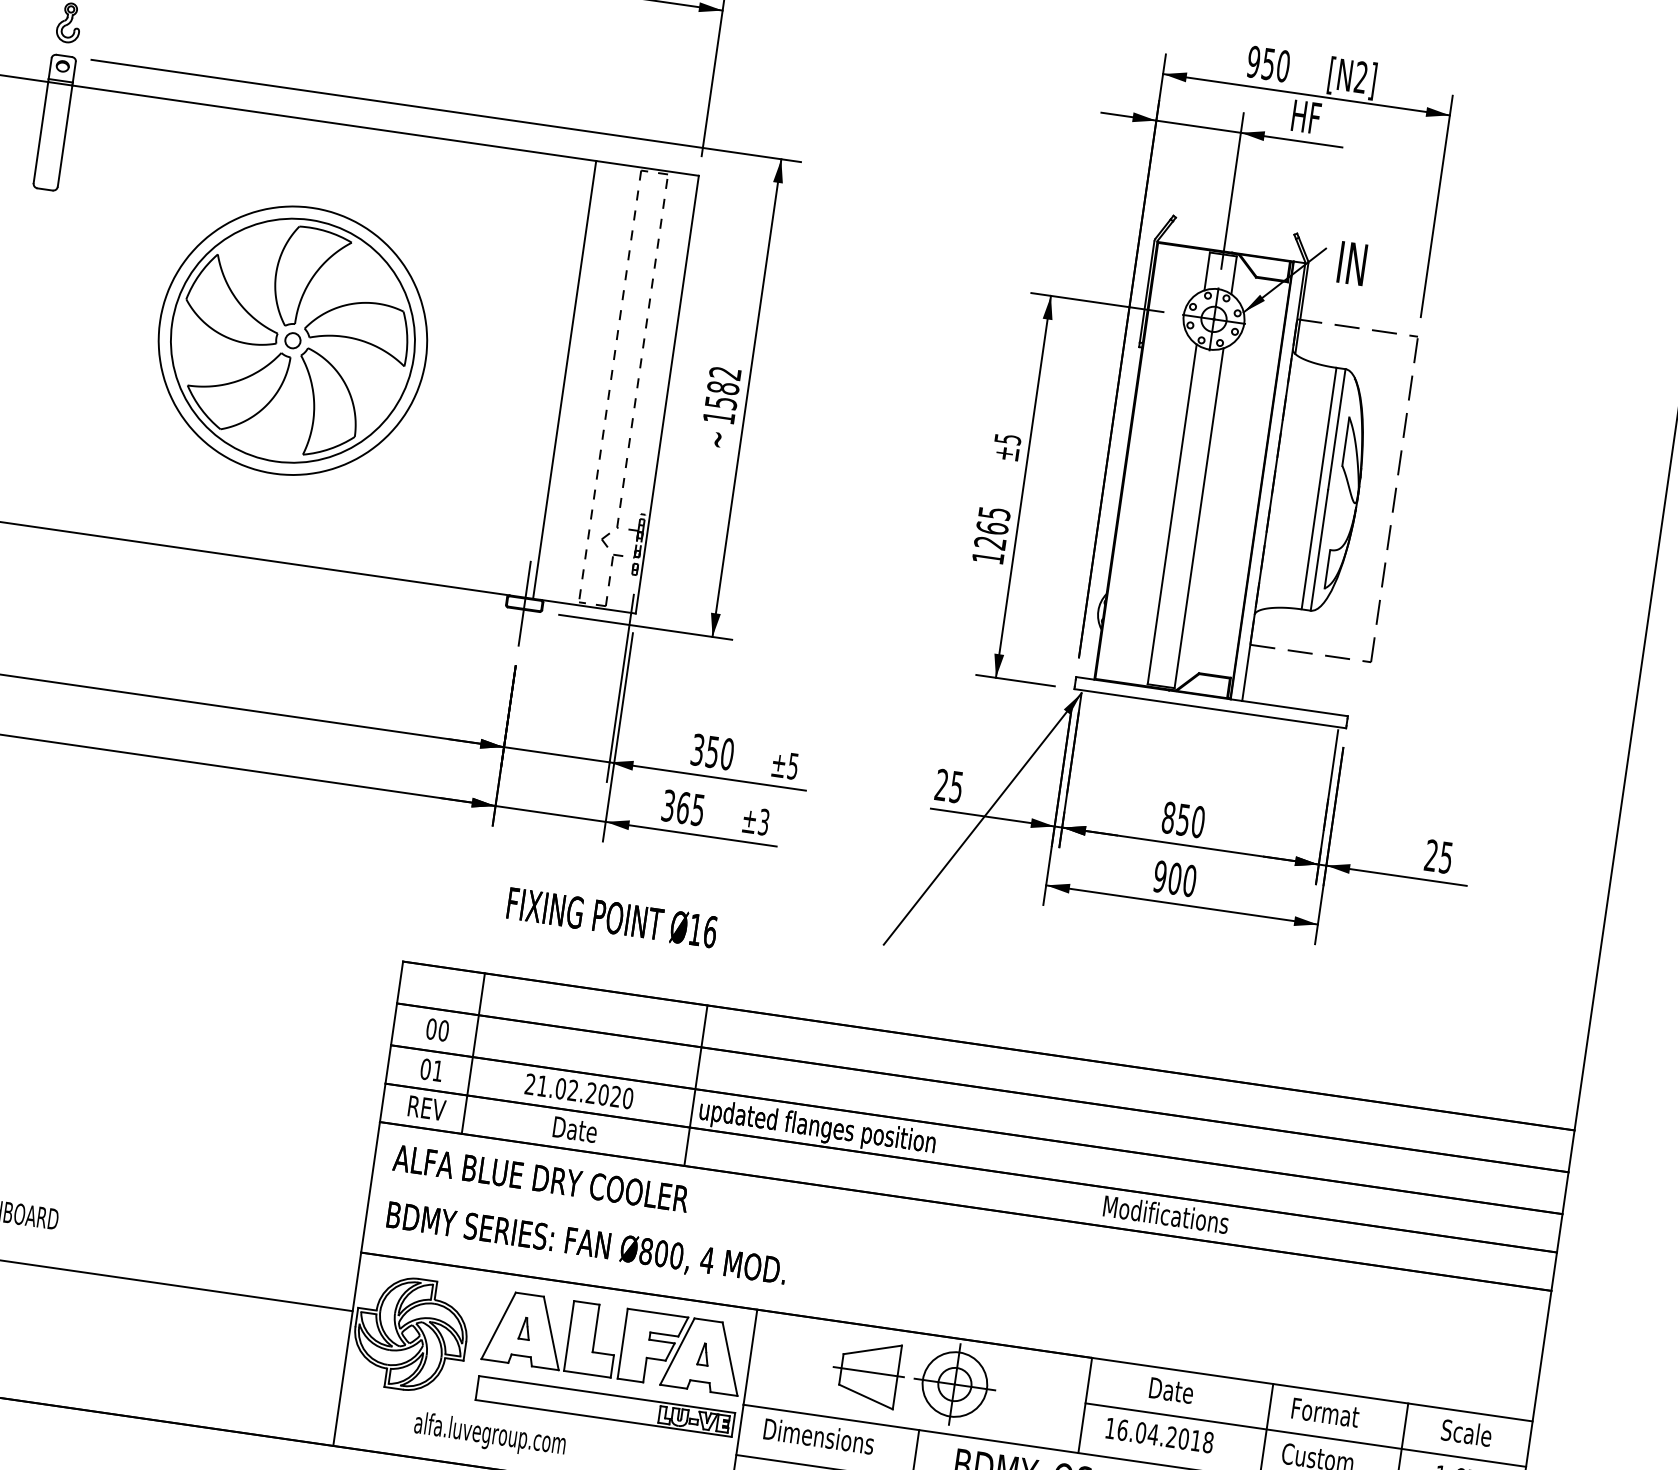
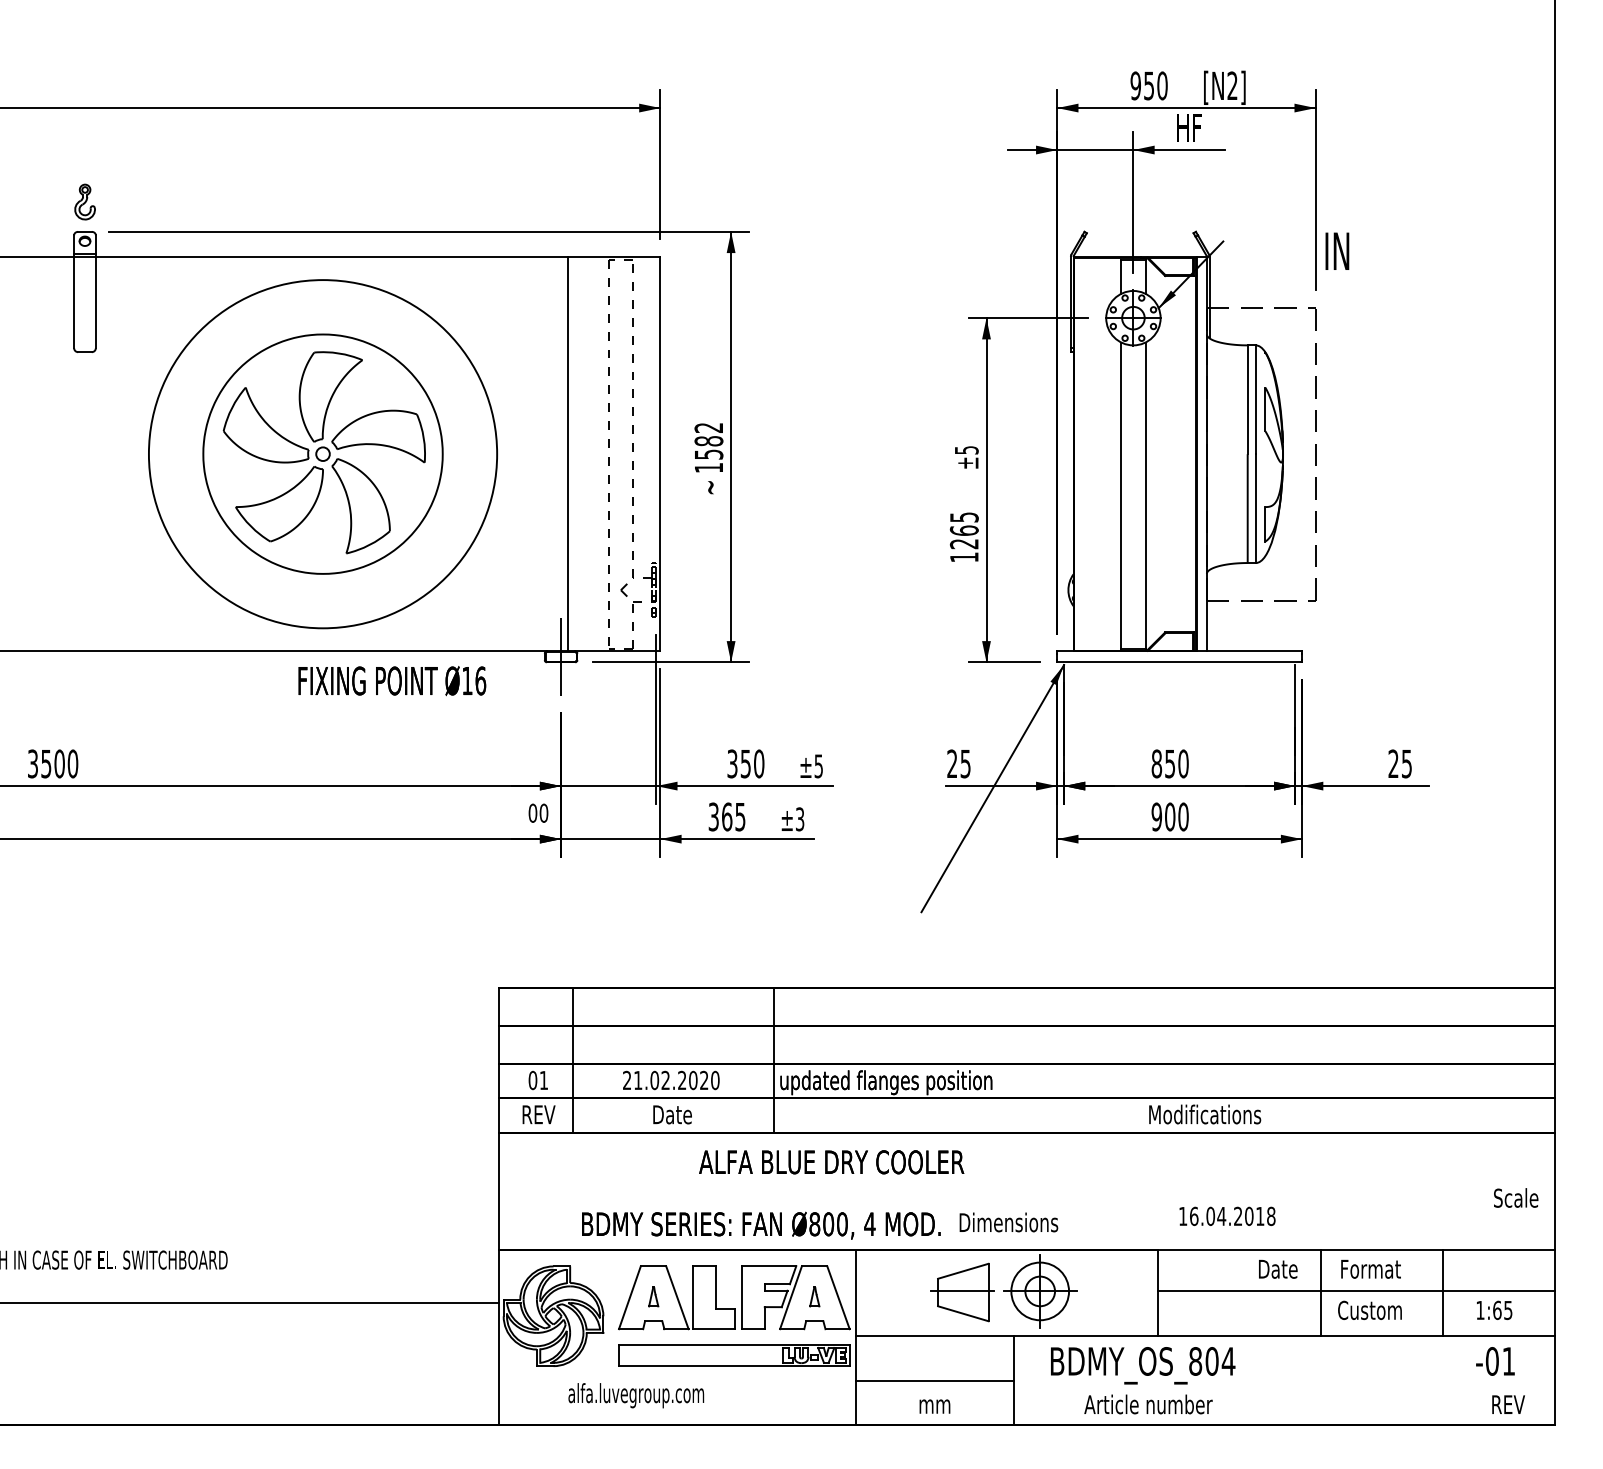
text: (1352, 262) -> (1337, 250), moved
circle: (292, 340) -> (322, 454), size x1.6
text: (612, 918) -> (392, 681), moved
text: (437, 1029) -> (538, 812), moved
text: (540, 1178) -> (831, 1162), moved
text: (586, 1244) -> (761, 1225), moved
text: (1171, 1389) -> (1278, 1268), moved
text: (1467, 1432) -> (1516, 1197), moved
text: (1159, 1434) -> (1227, 1215), moved
text: (818, 1436) -> (1008, 1222), moved

